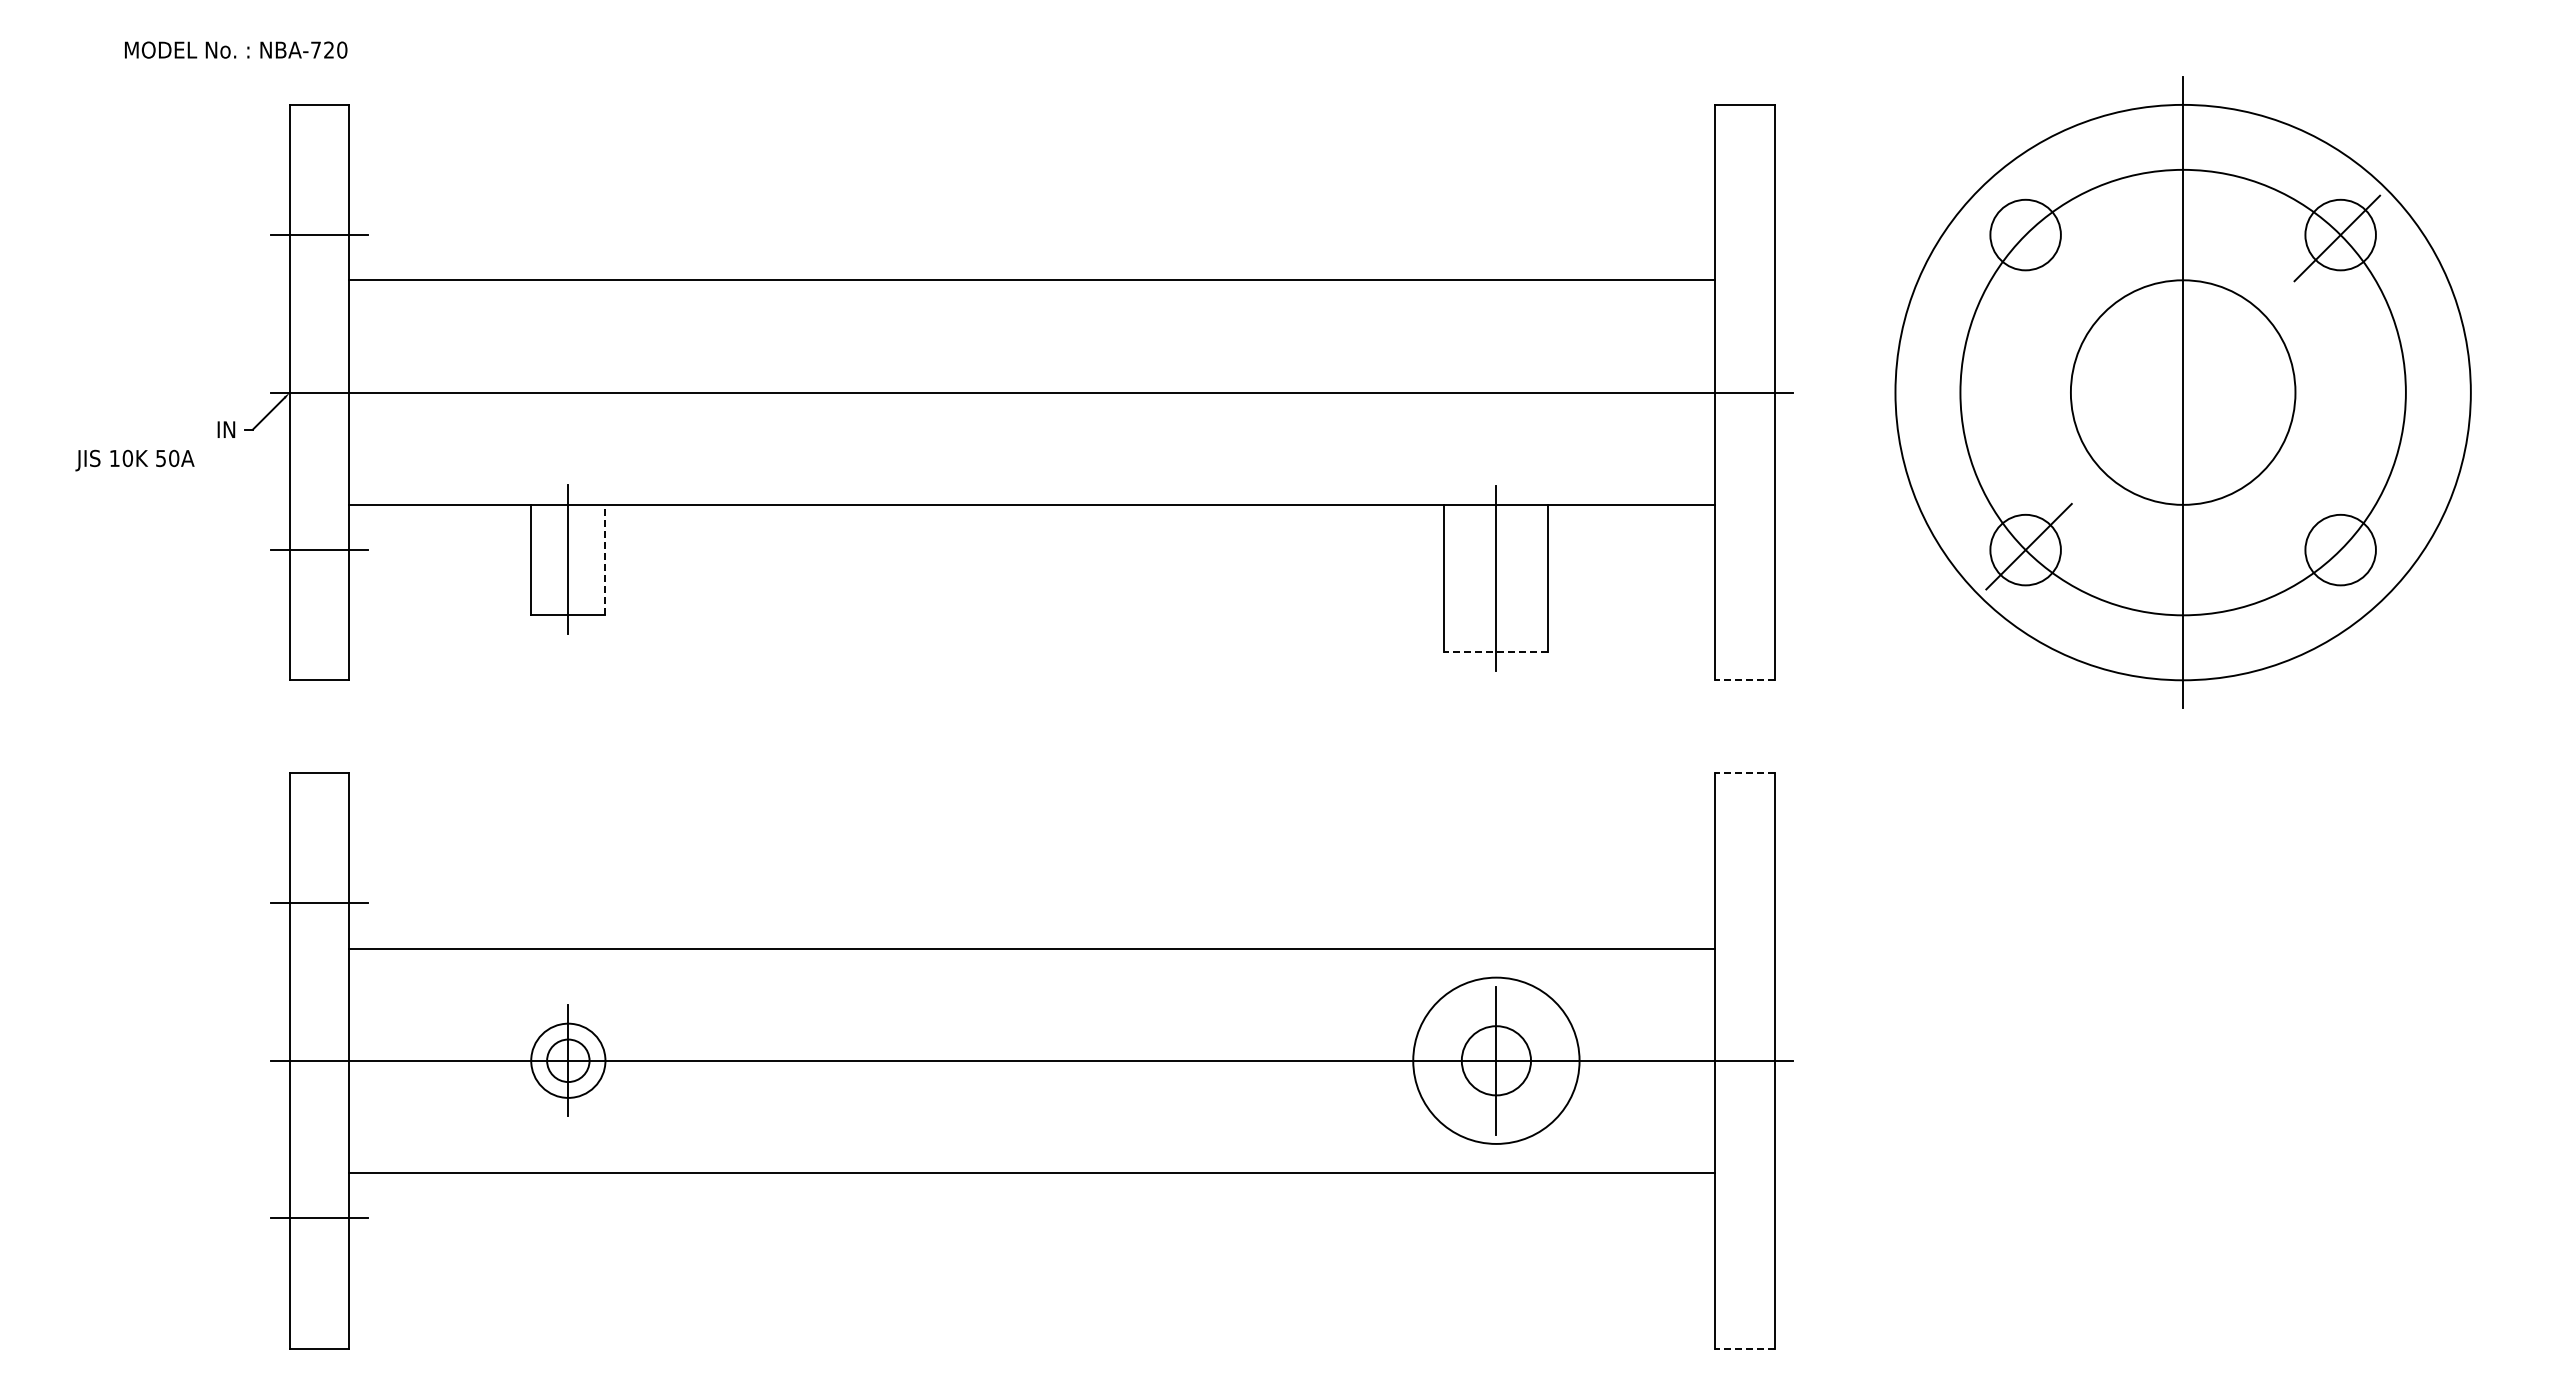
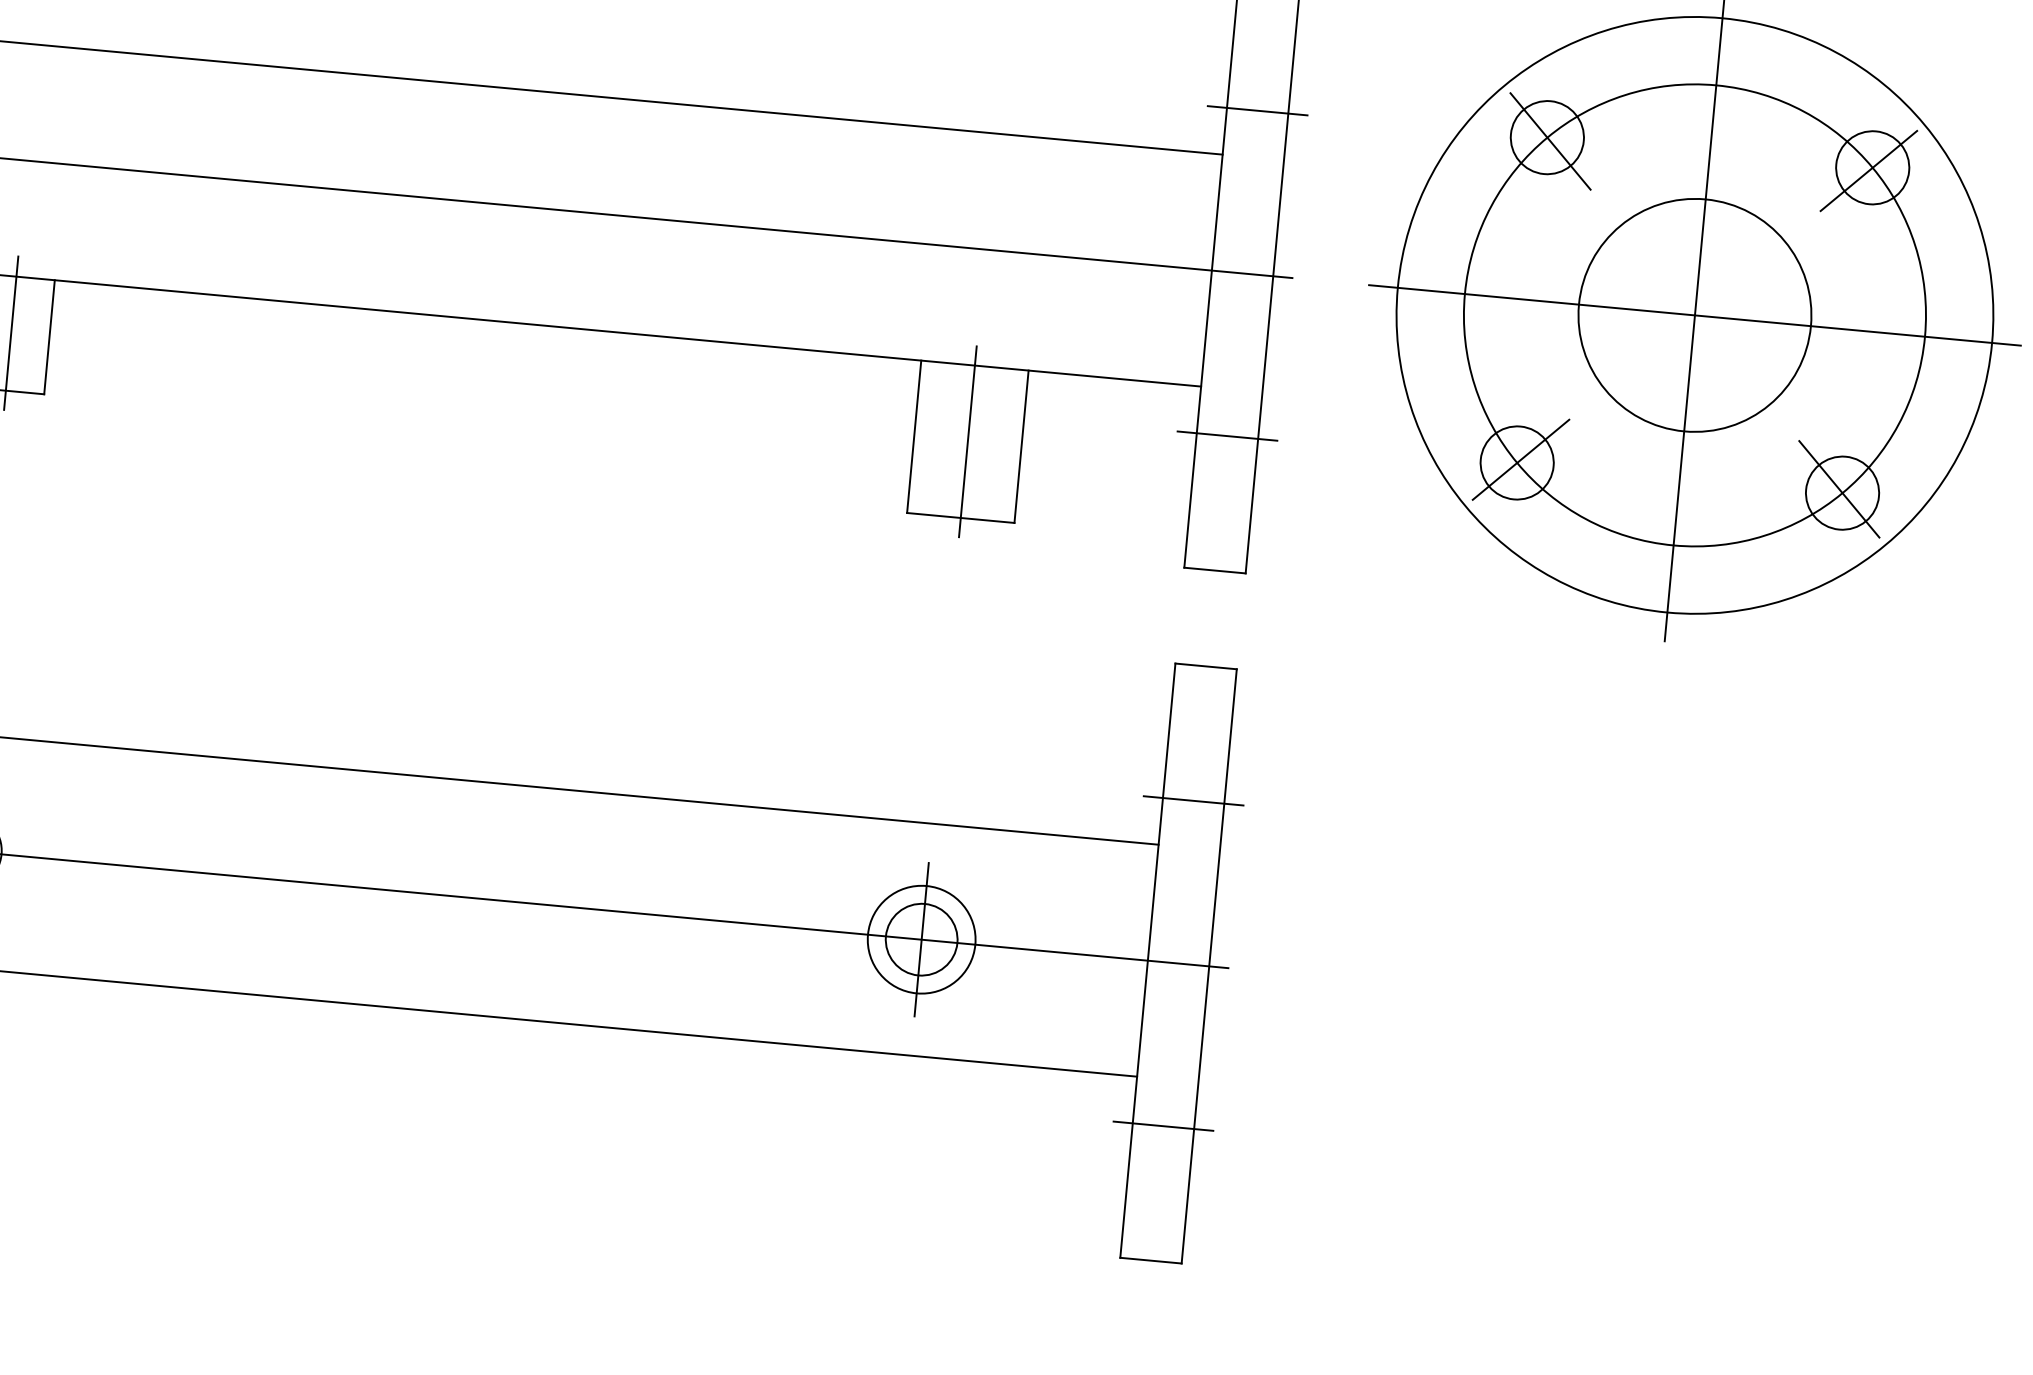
line: (1744, 235) -> (1256, 111), added
line: (2028, 238) -> (1549, 141), added
line: (2182, 392) -> (1694, 315), added
line: (2337, 546) -> (1839, 489), added
line: (1744, 550) -> (1226, 436), added
line: (605, 559) -> (49, 336), dashed -> solid
line: (1496, 652) -> (960, 518), dashed -> solid
line: (1745, 680) -> (1215, 570), dashed -> solid
line: (1745, 773) -> (1206, 666), dashed -> solid
line: (1744, 903) -> (1192, 801), added
circle: (1496, 1060) -> (921, 939), size x0.62
line: (1744, 1218) -> (1162, 1126), added
line: (1745, 1348) -> (1151, 1260), dashed -> solid

